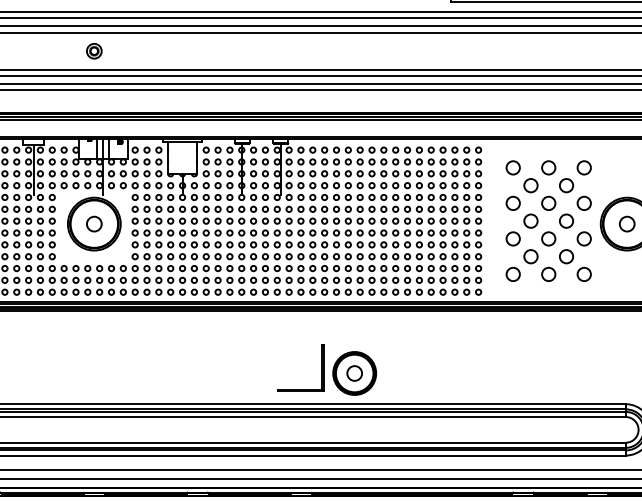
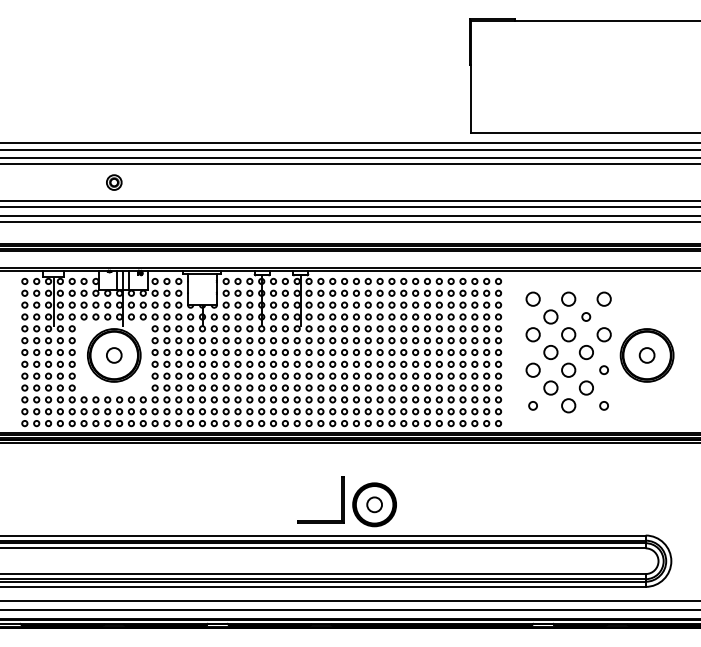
circle: (565, 185) -> (585, 316), size x0.6
circle: (583, 238) -> (603, 369), size x0.6
circle: (512, 274) -> (532, 405), size x0.6
circle: (583, 274) -> (603, 405), size x0.6

